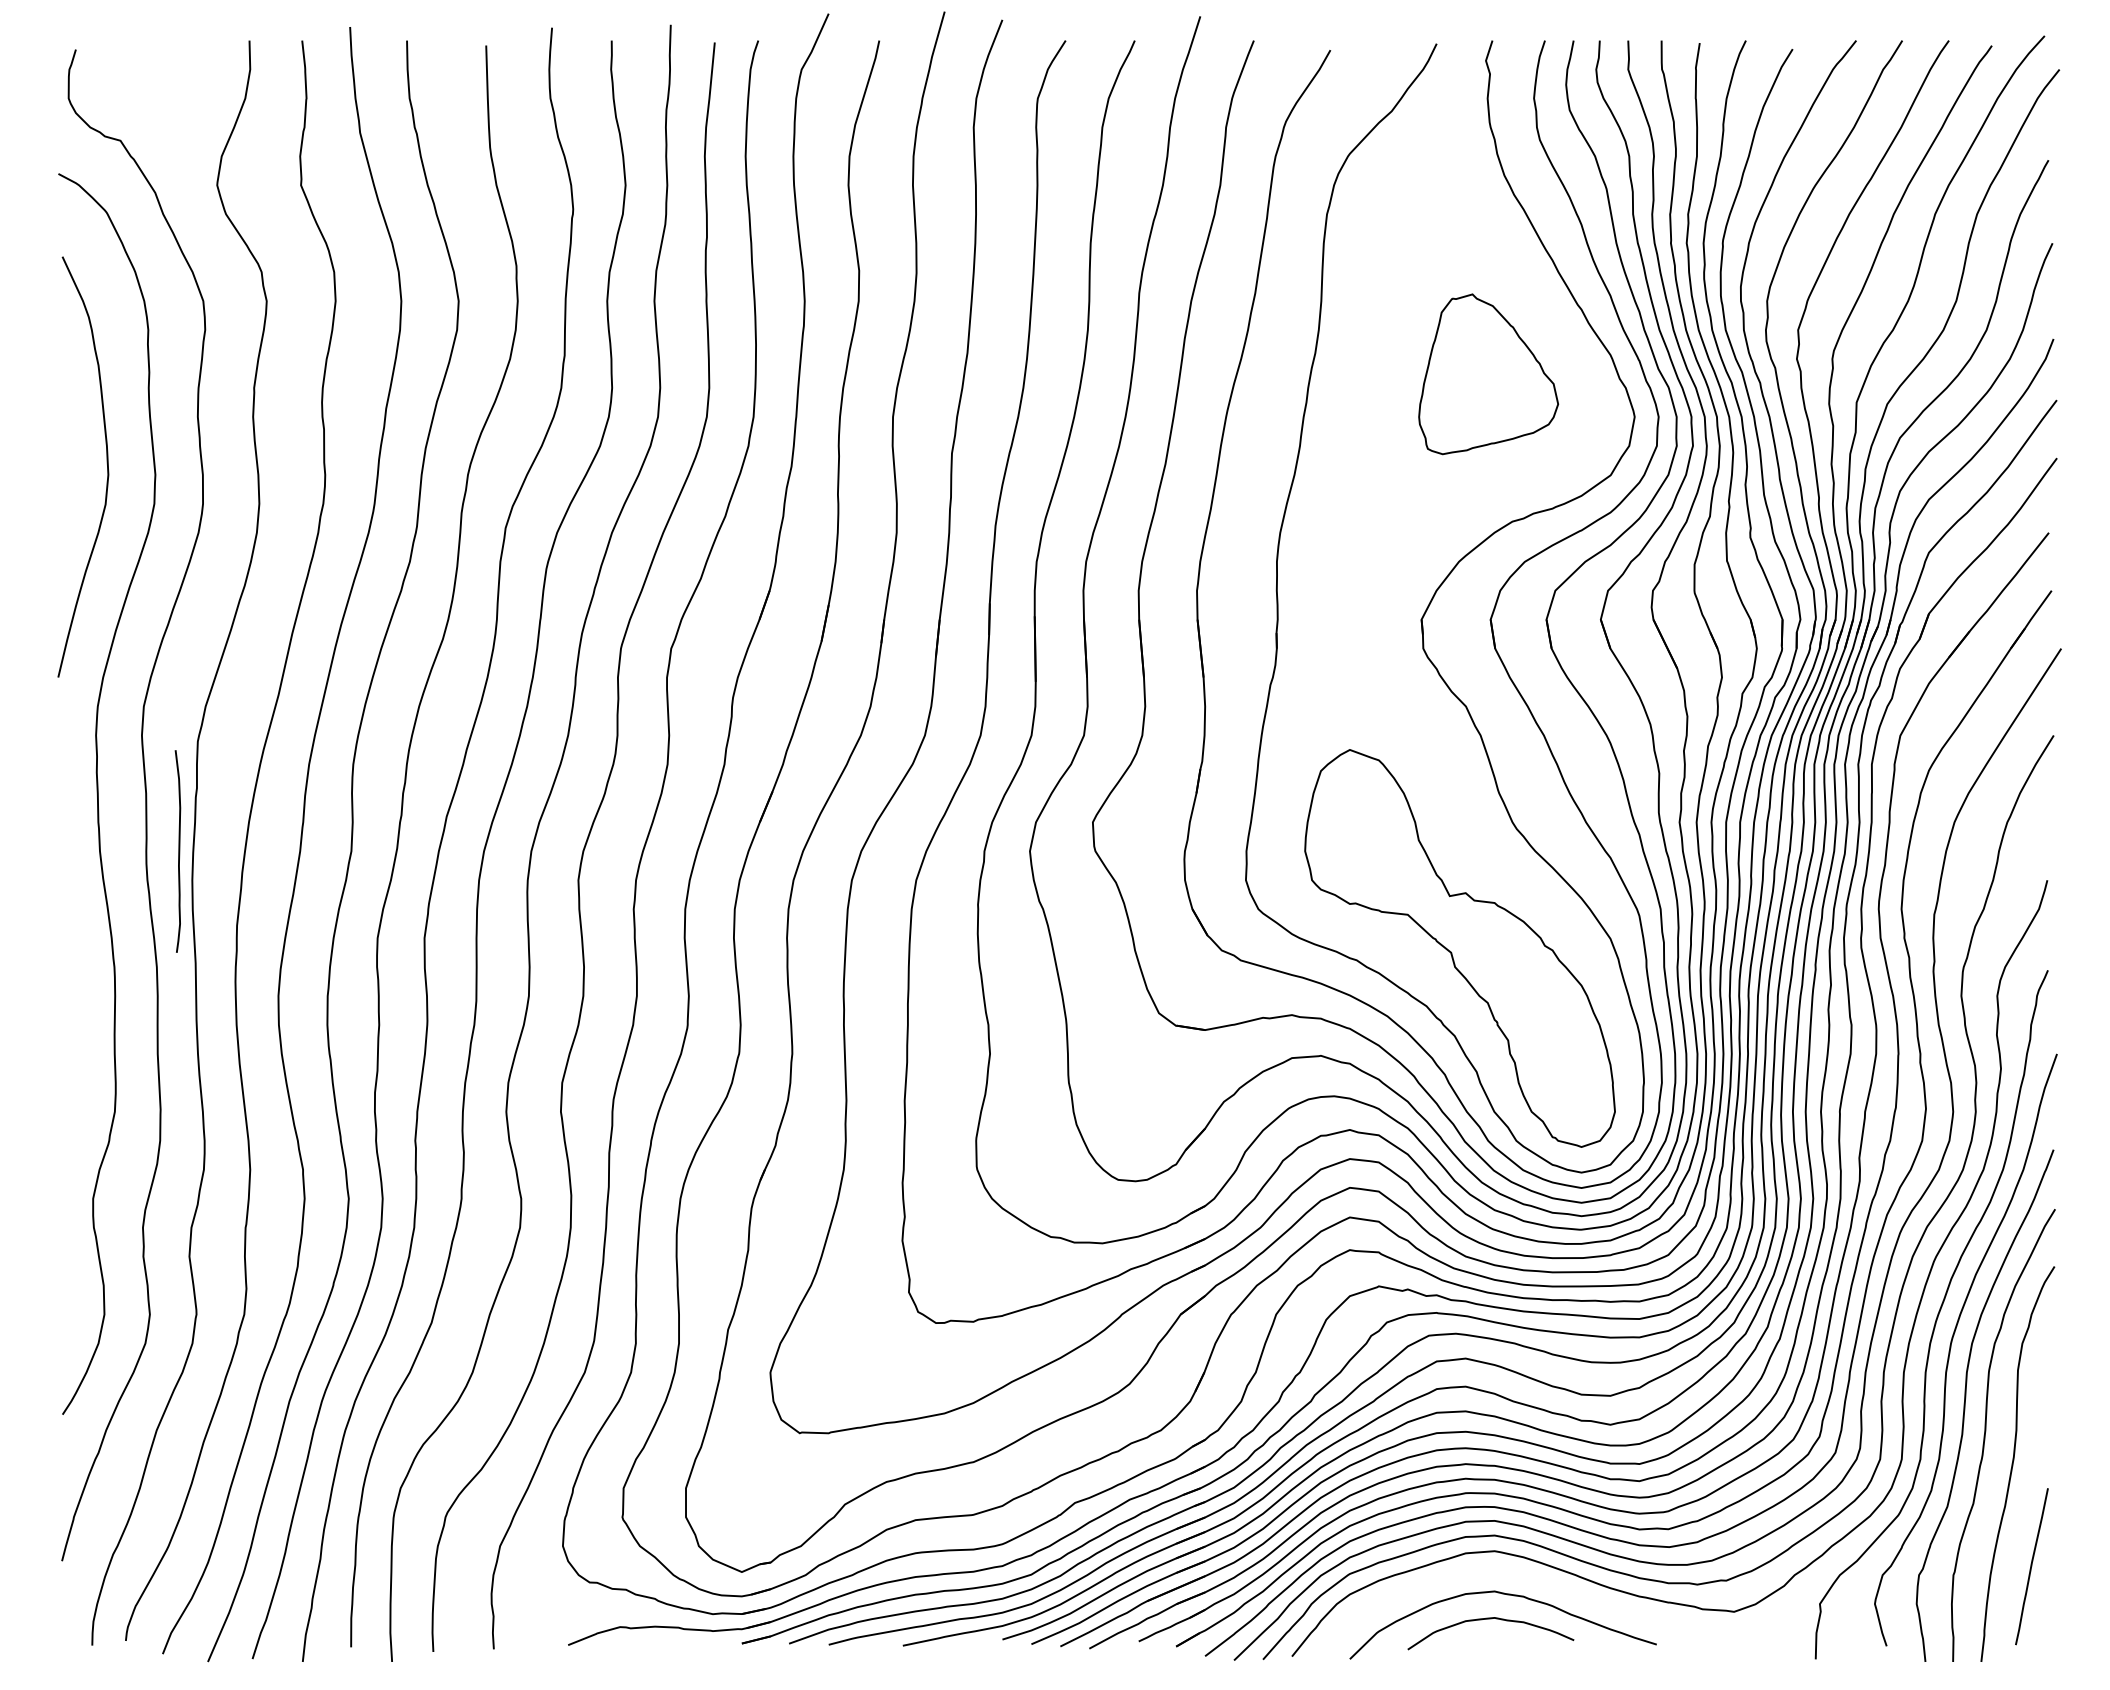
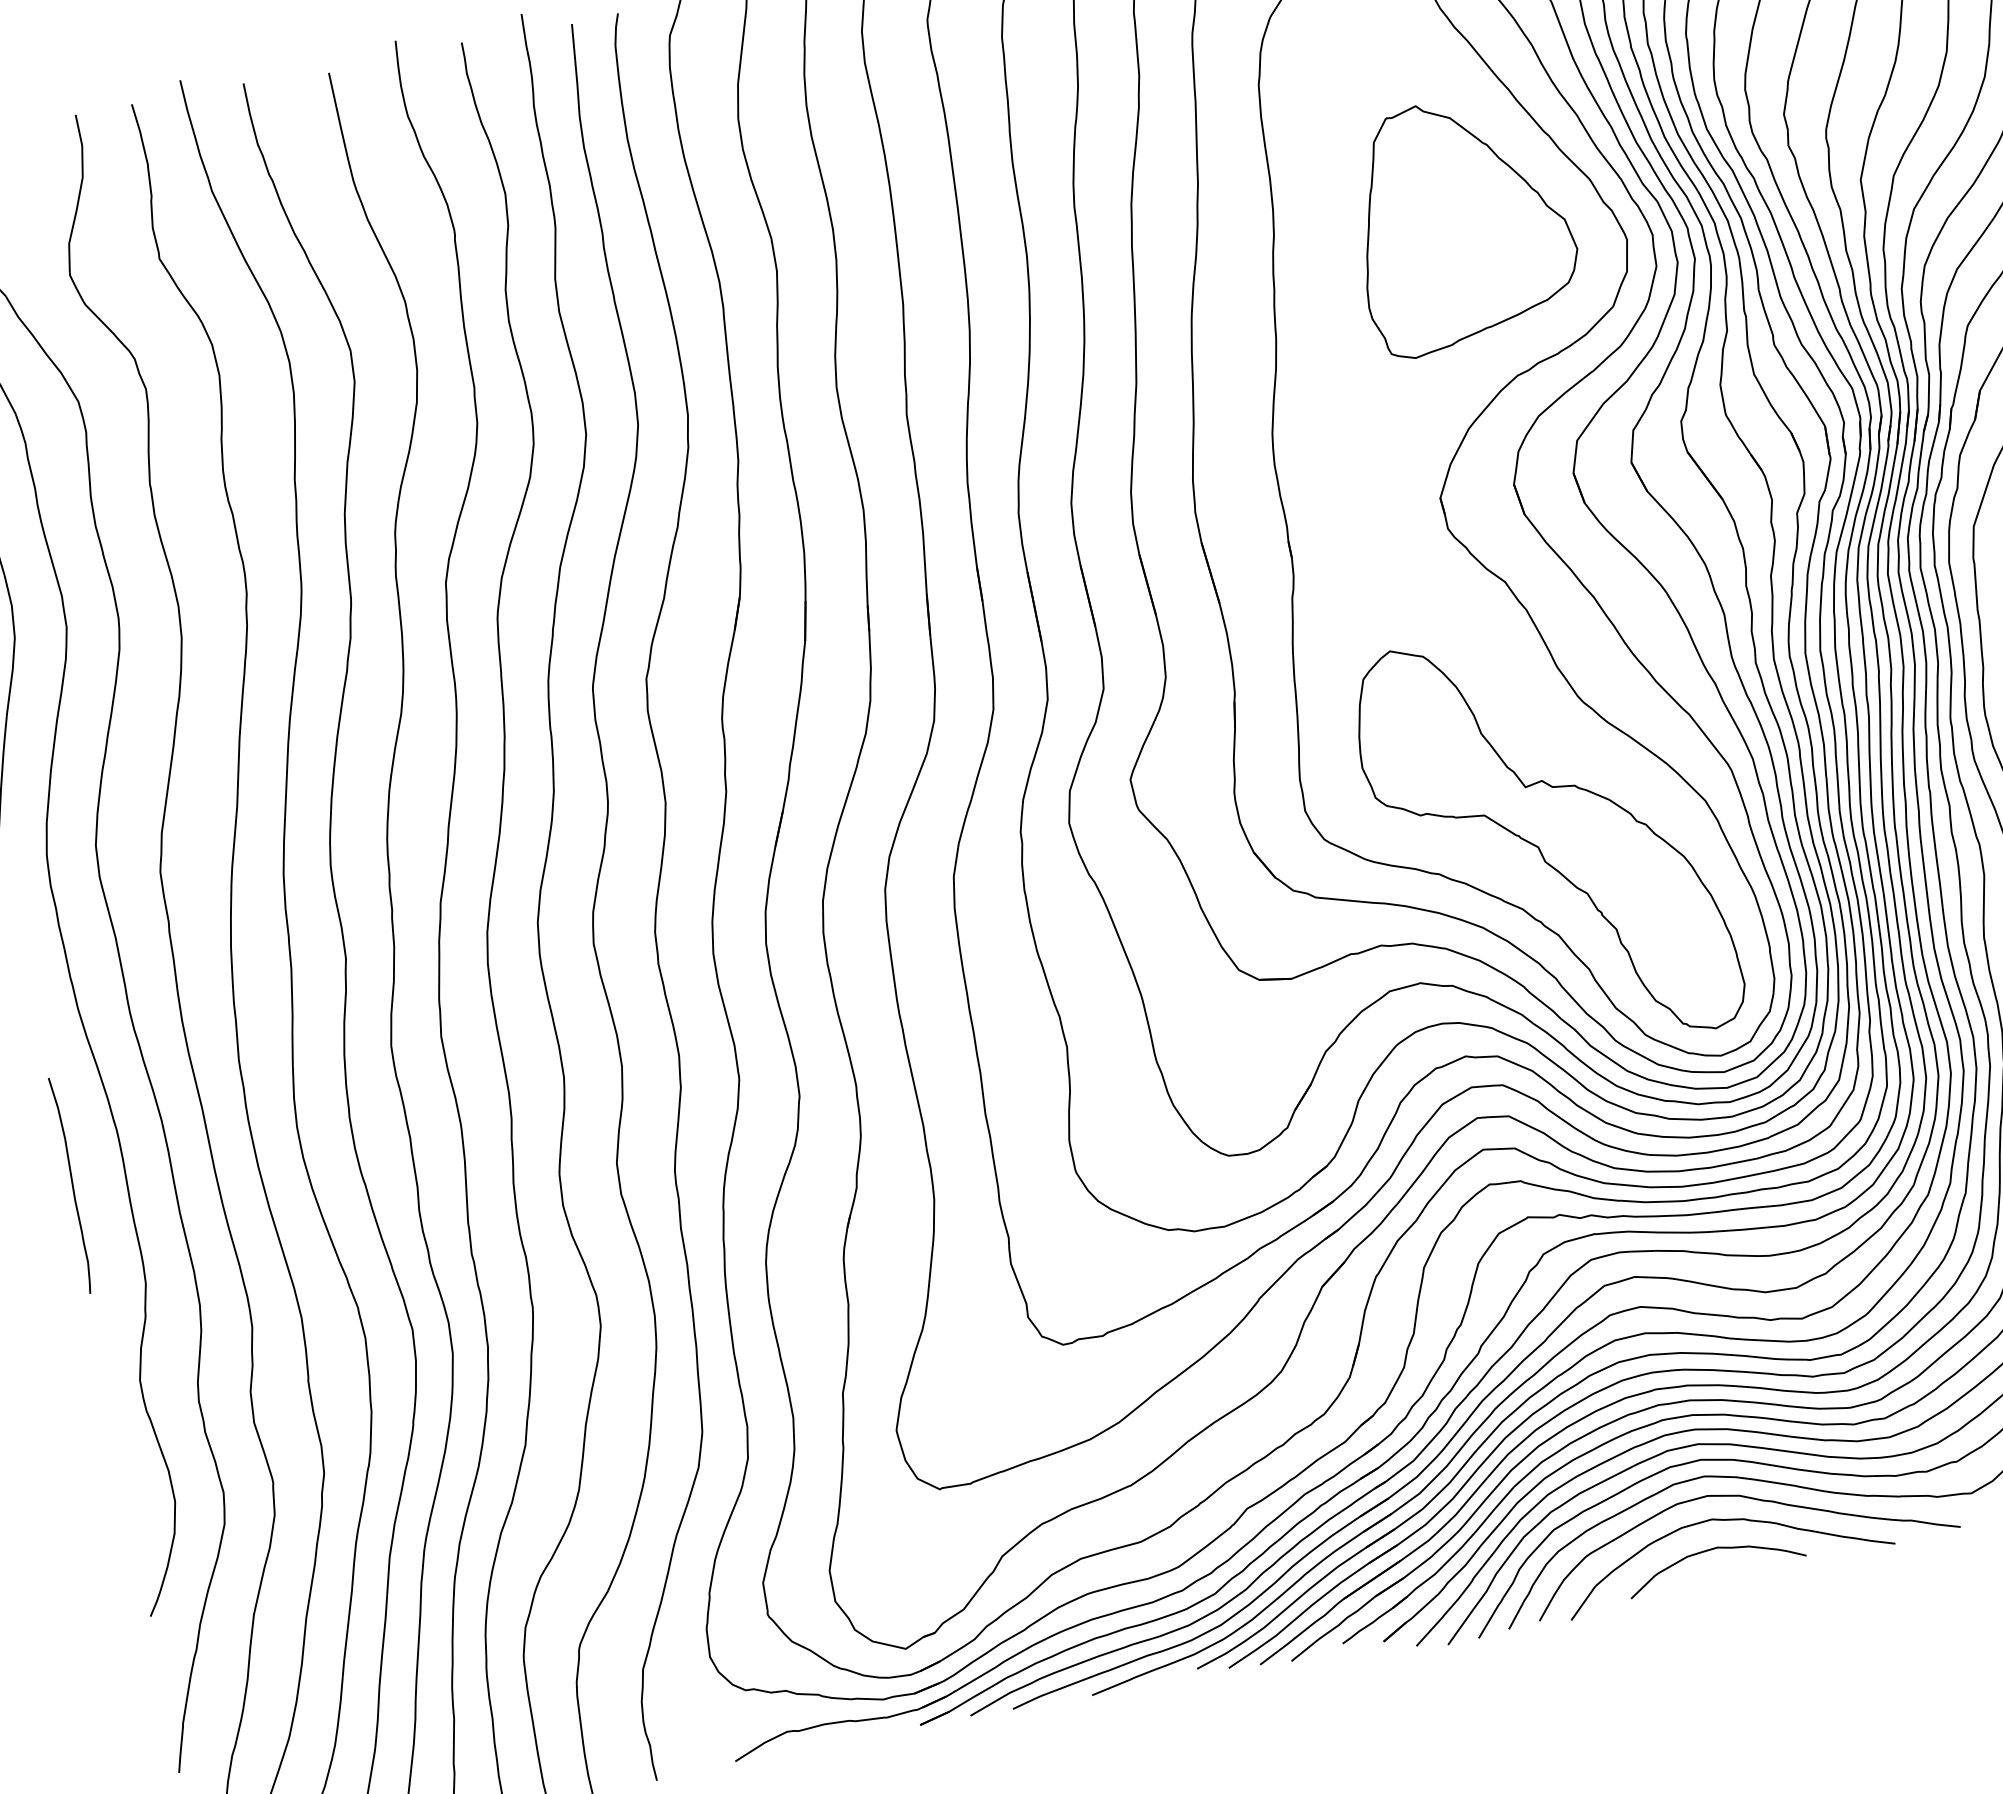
part: (1488, 374) -> (1462, 223), size x1.43
curve: (178, 851) -> (71, 1185), moved
curve: (1534, 1580) -> (1752, 1499), added

